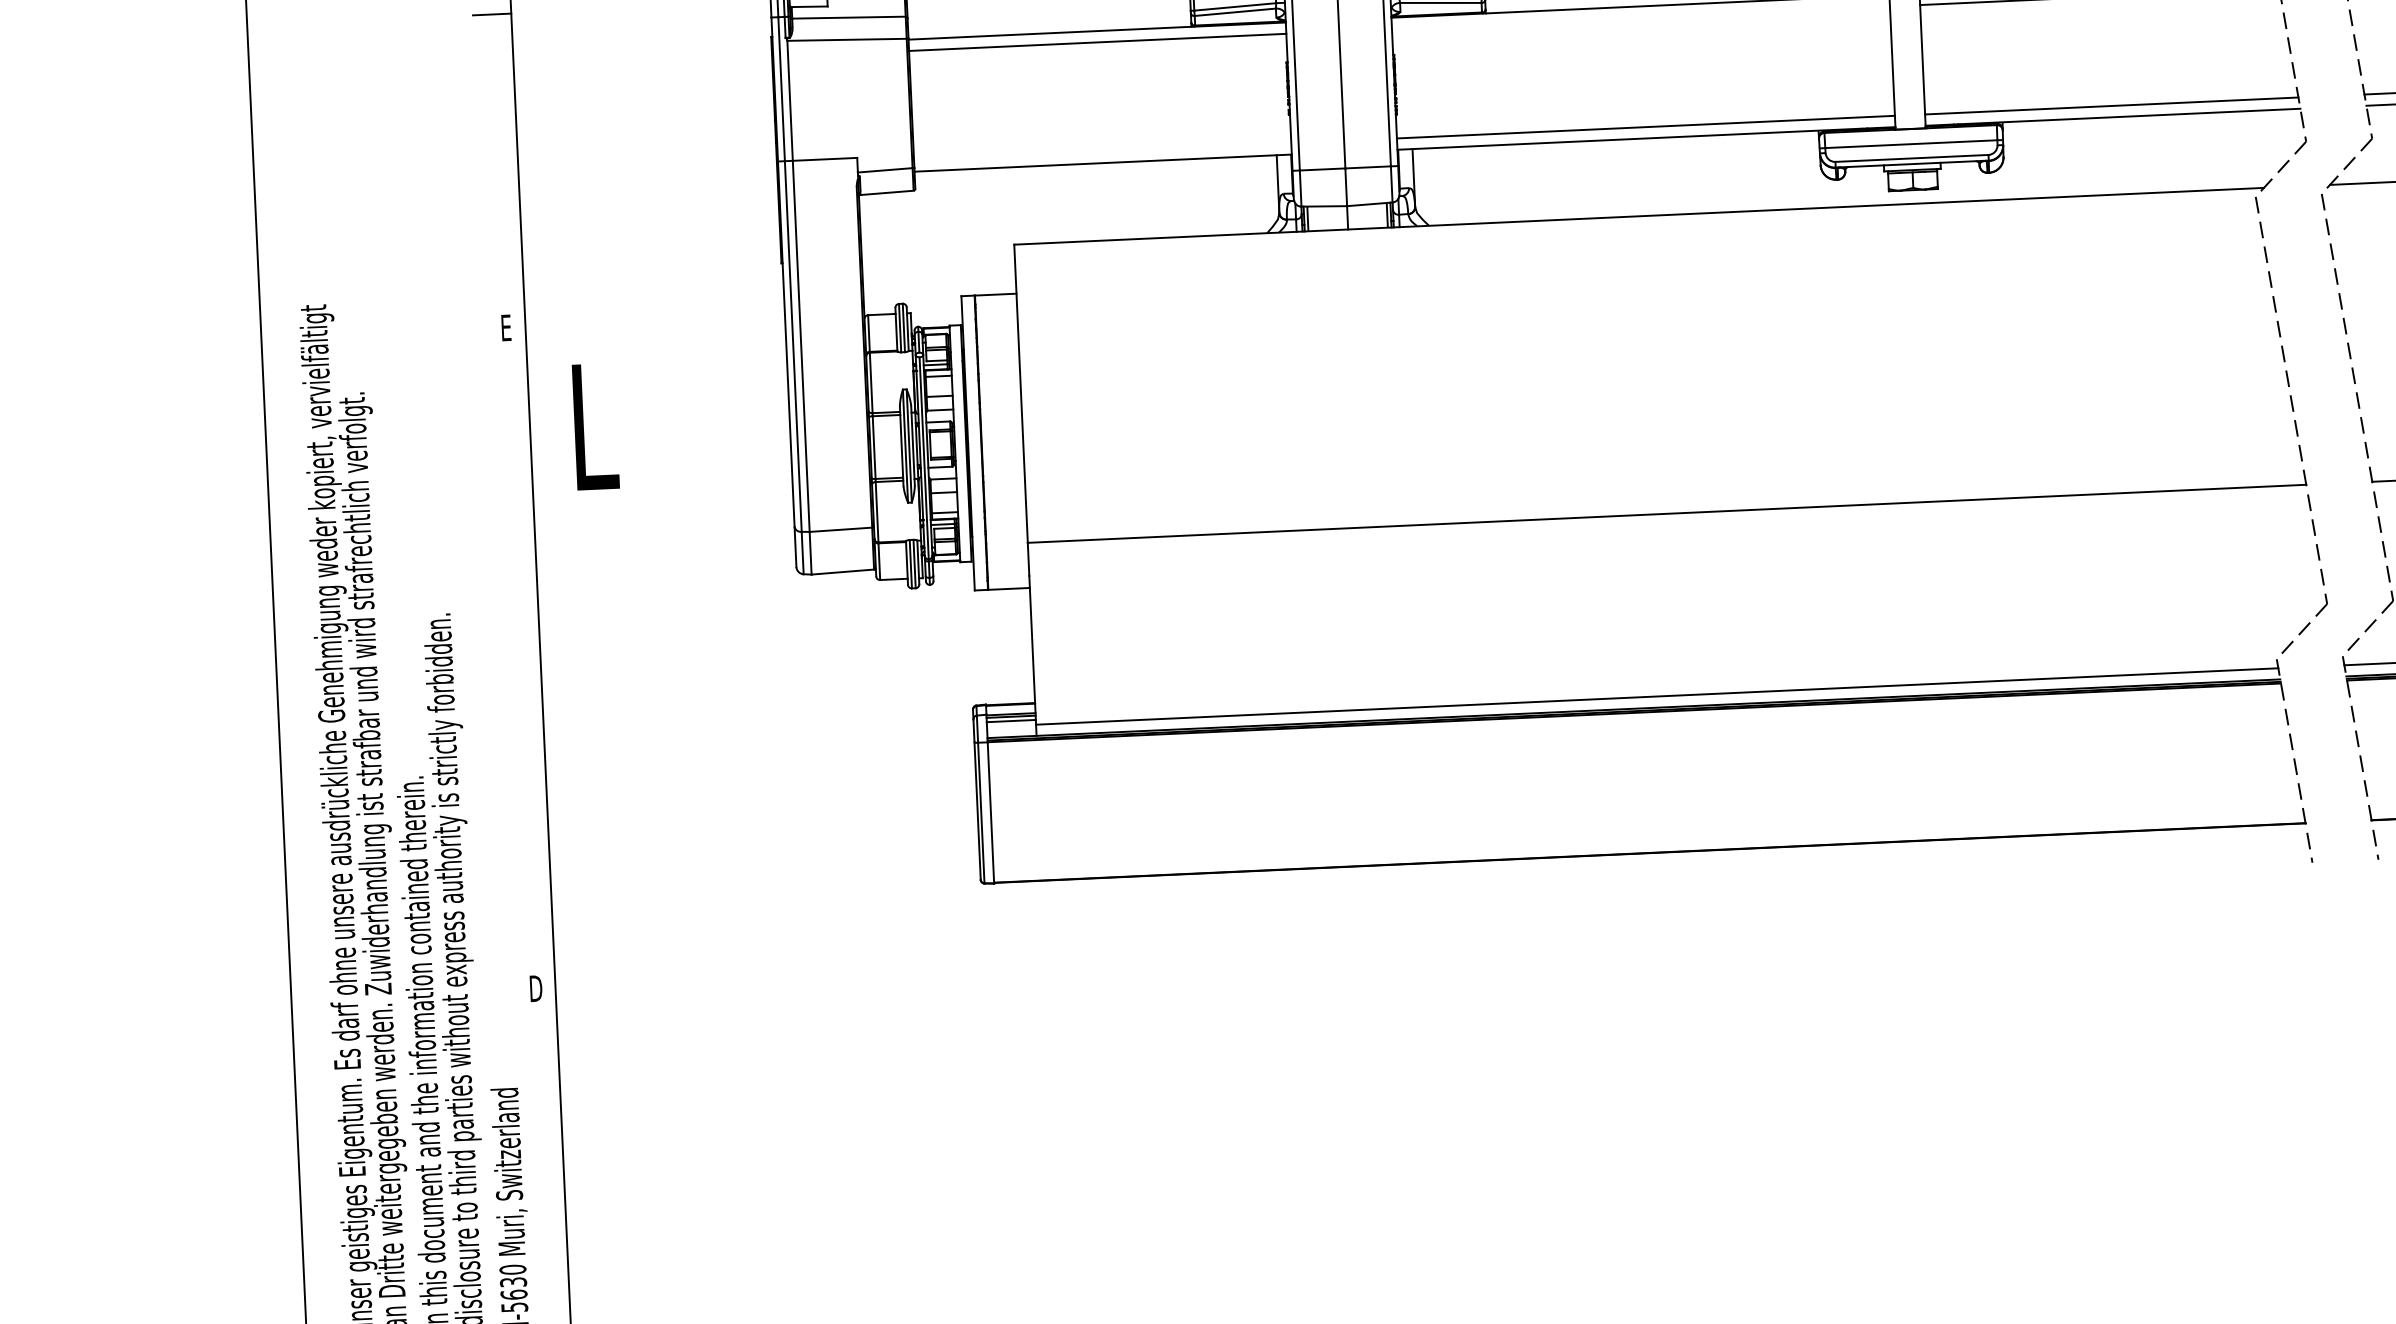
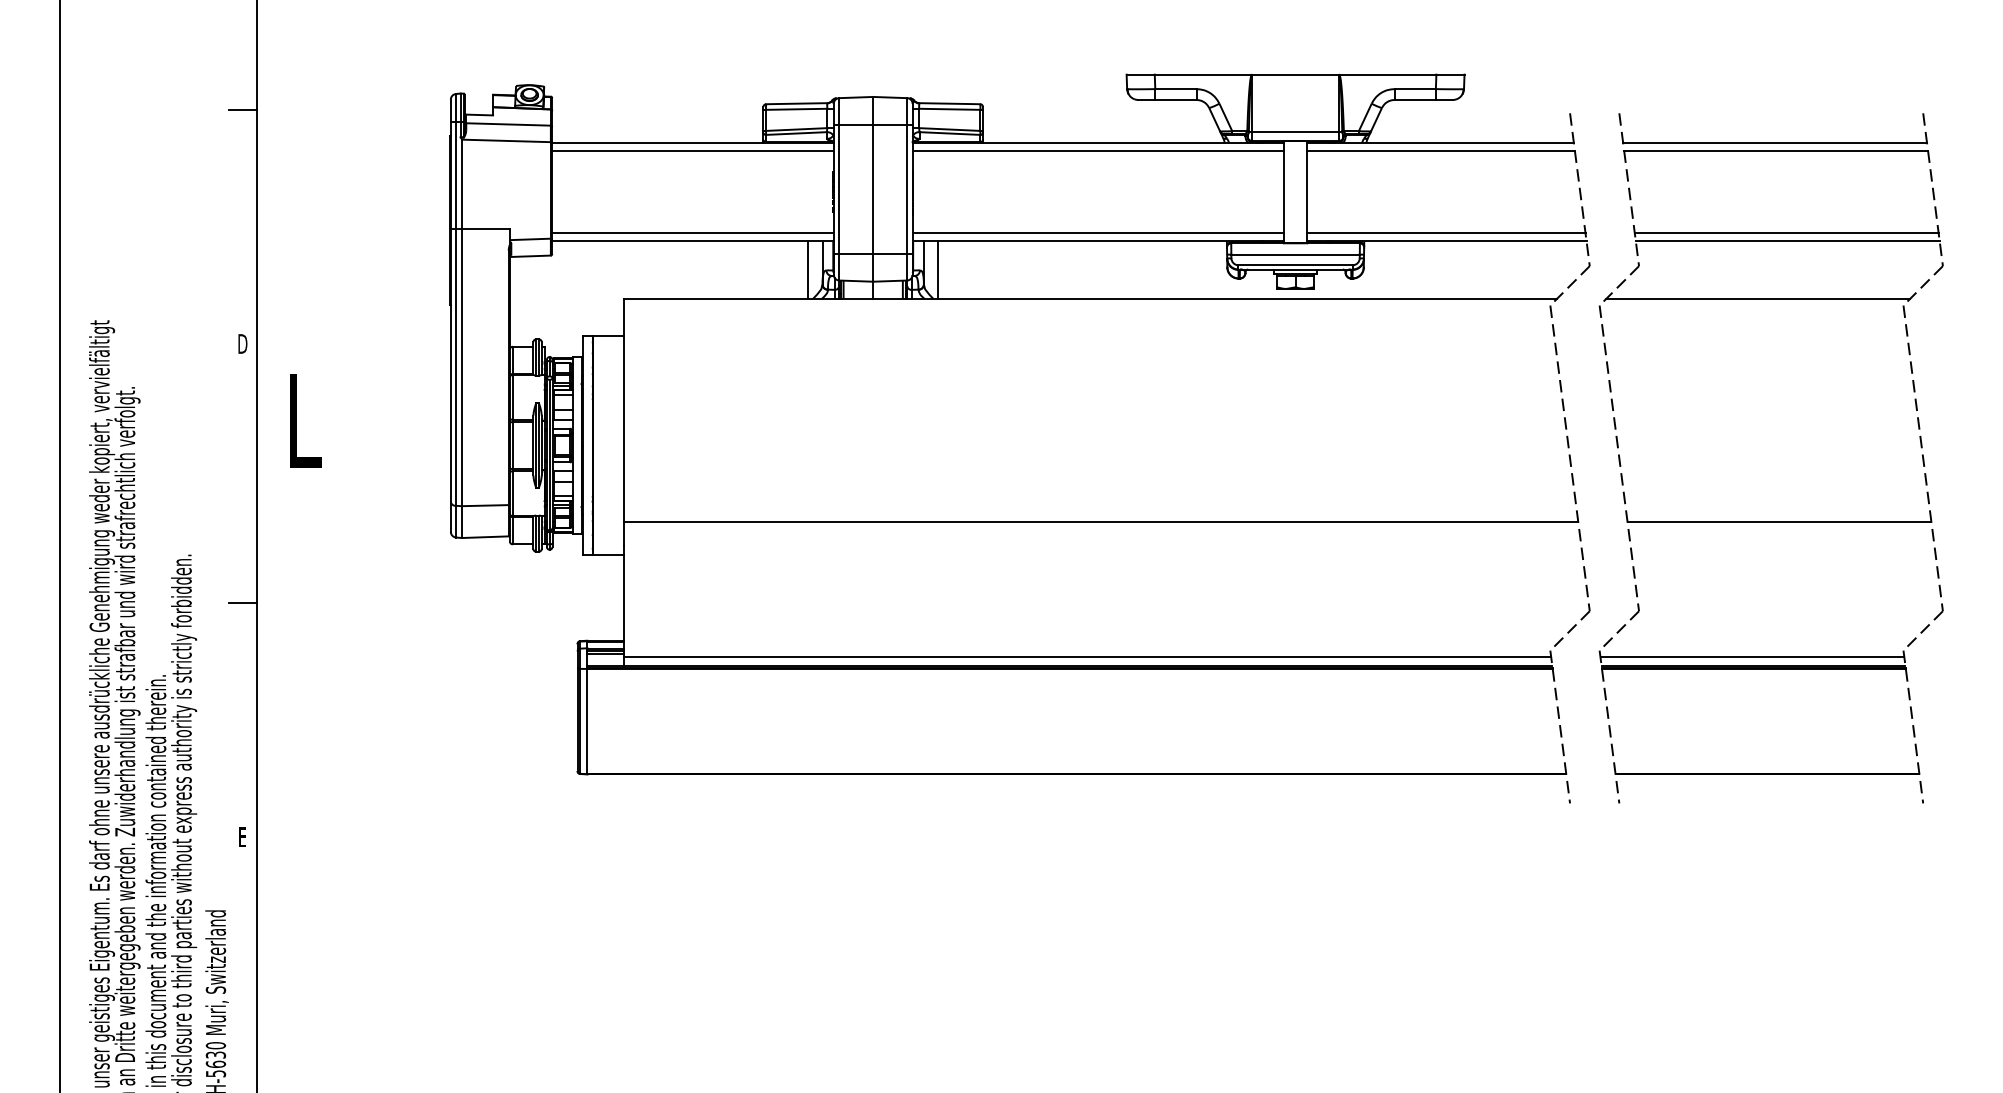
line: (1641, 17) -> (1098, 151), added
line: (1101, 151) -> (692, 232), added
line: (1432, 187) -> (937, 270), added
line: (1259, 195) -> (808, 270), added
text: (505, 327) -> (242, 343), E -> D
line: (521, 674) -> (242, 602), added
text: (535, 987) -> (242, 836), D -> E

